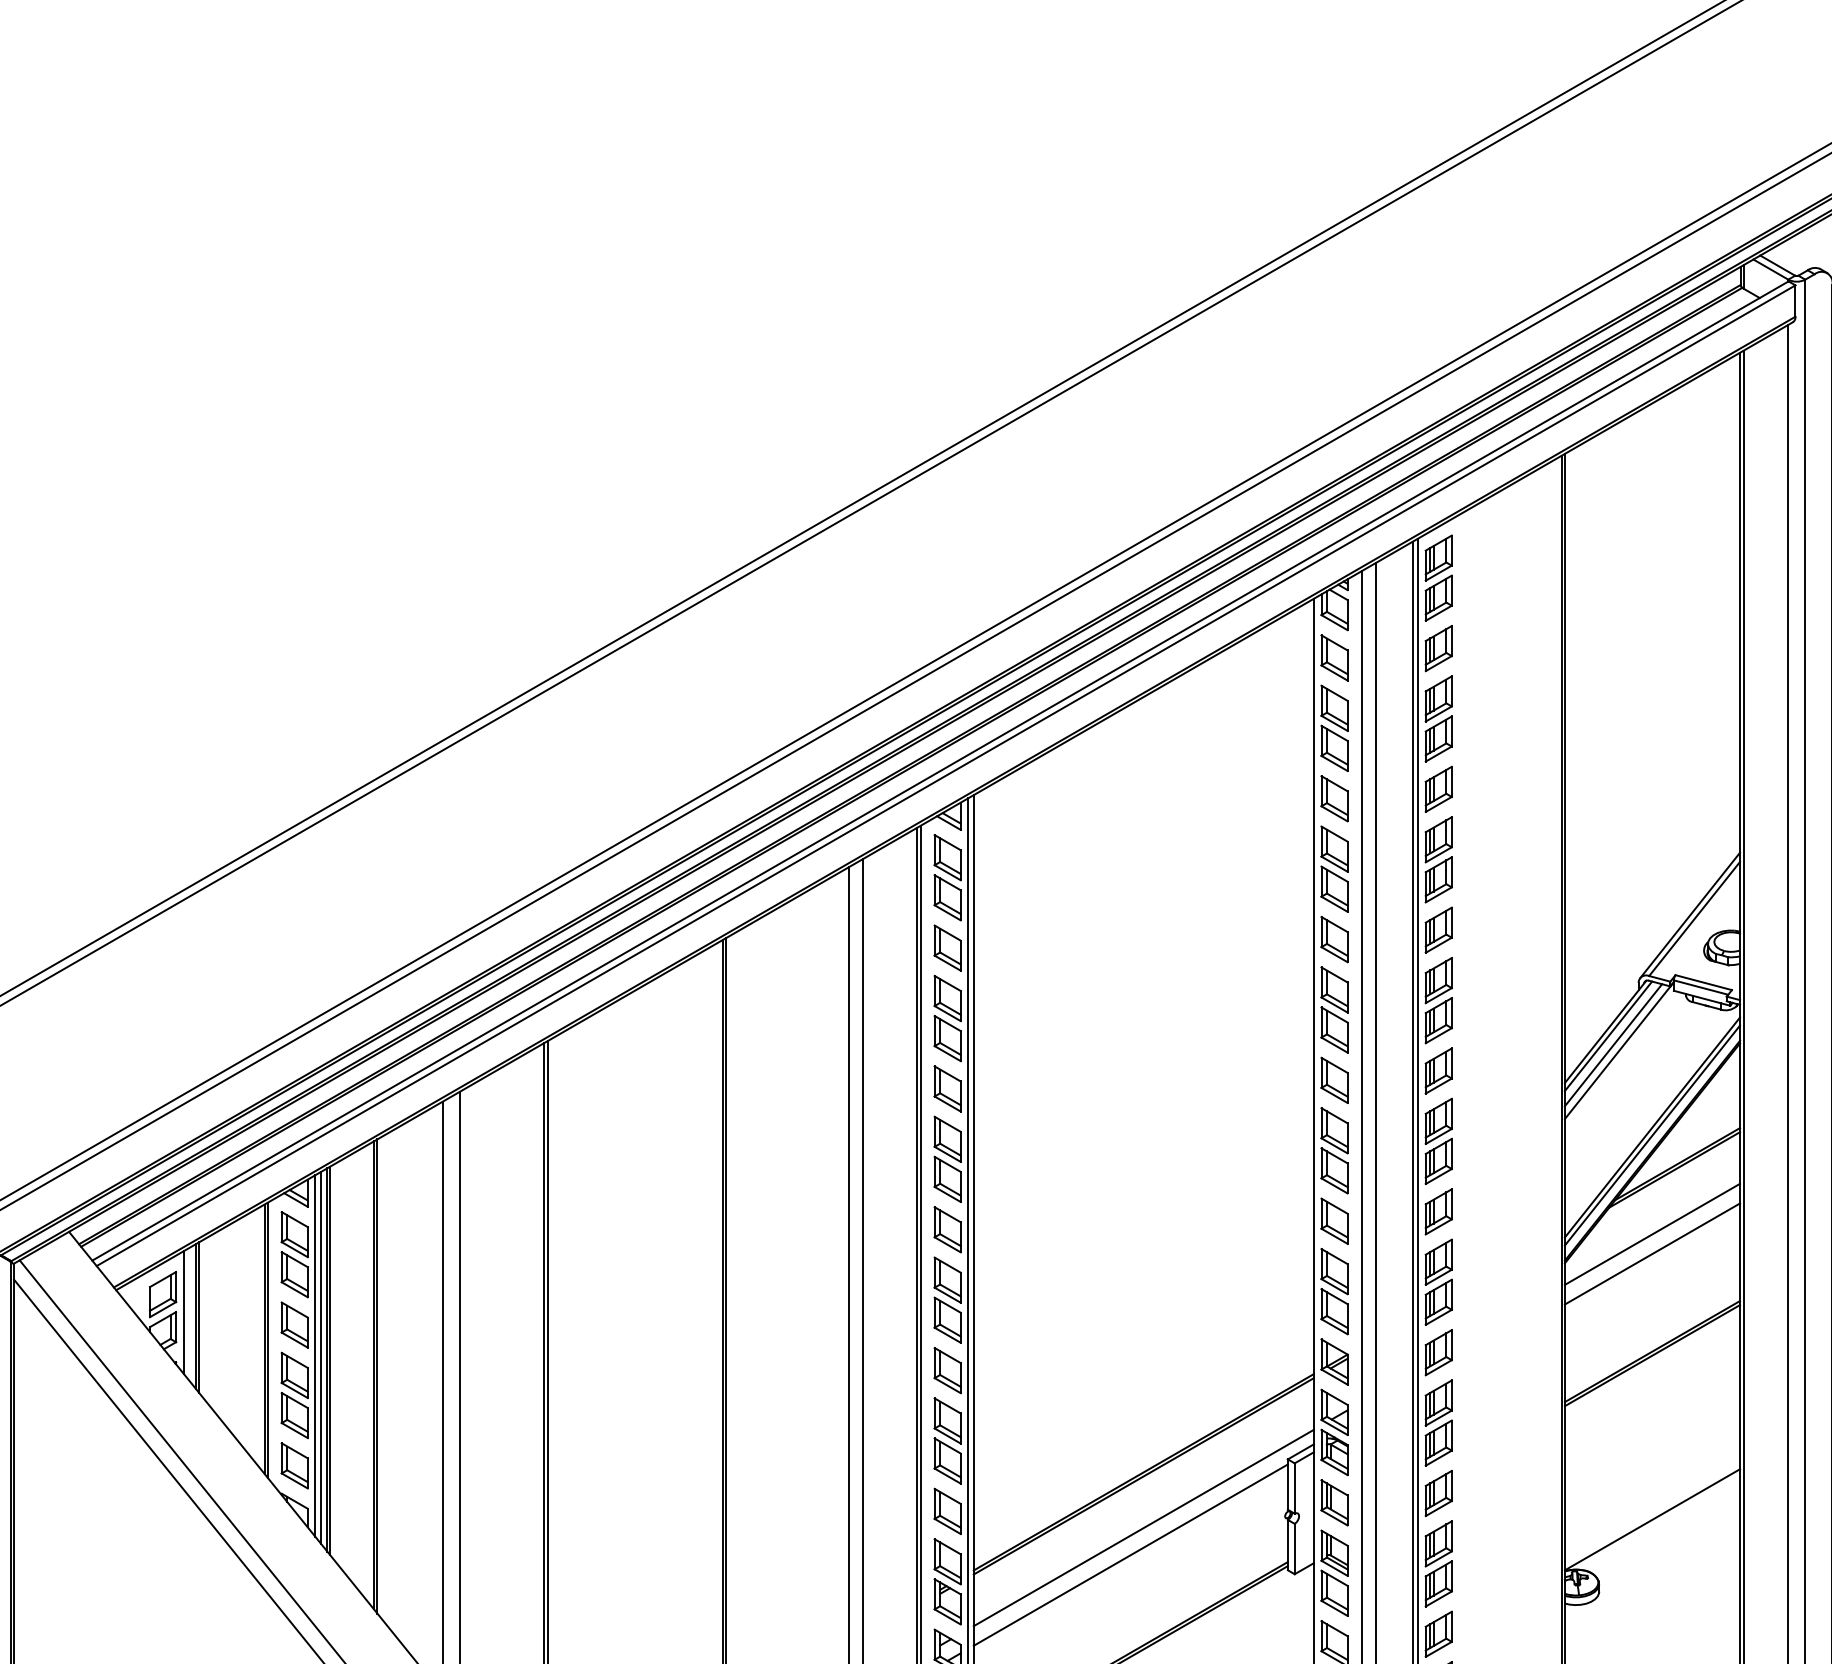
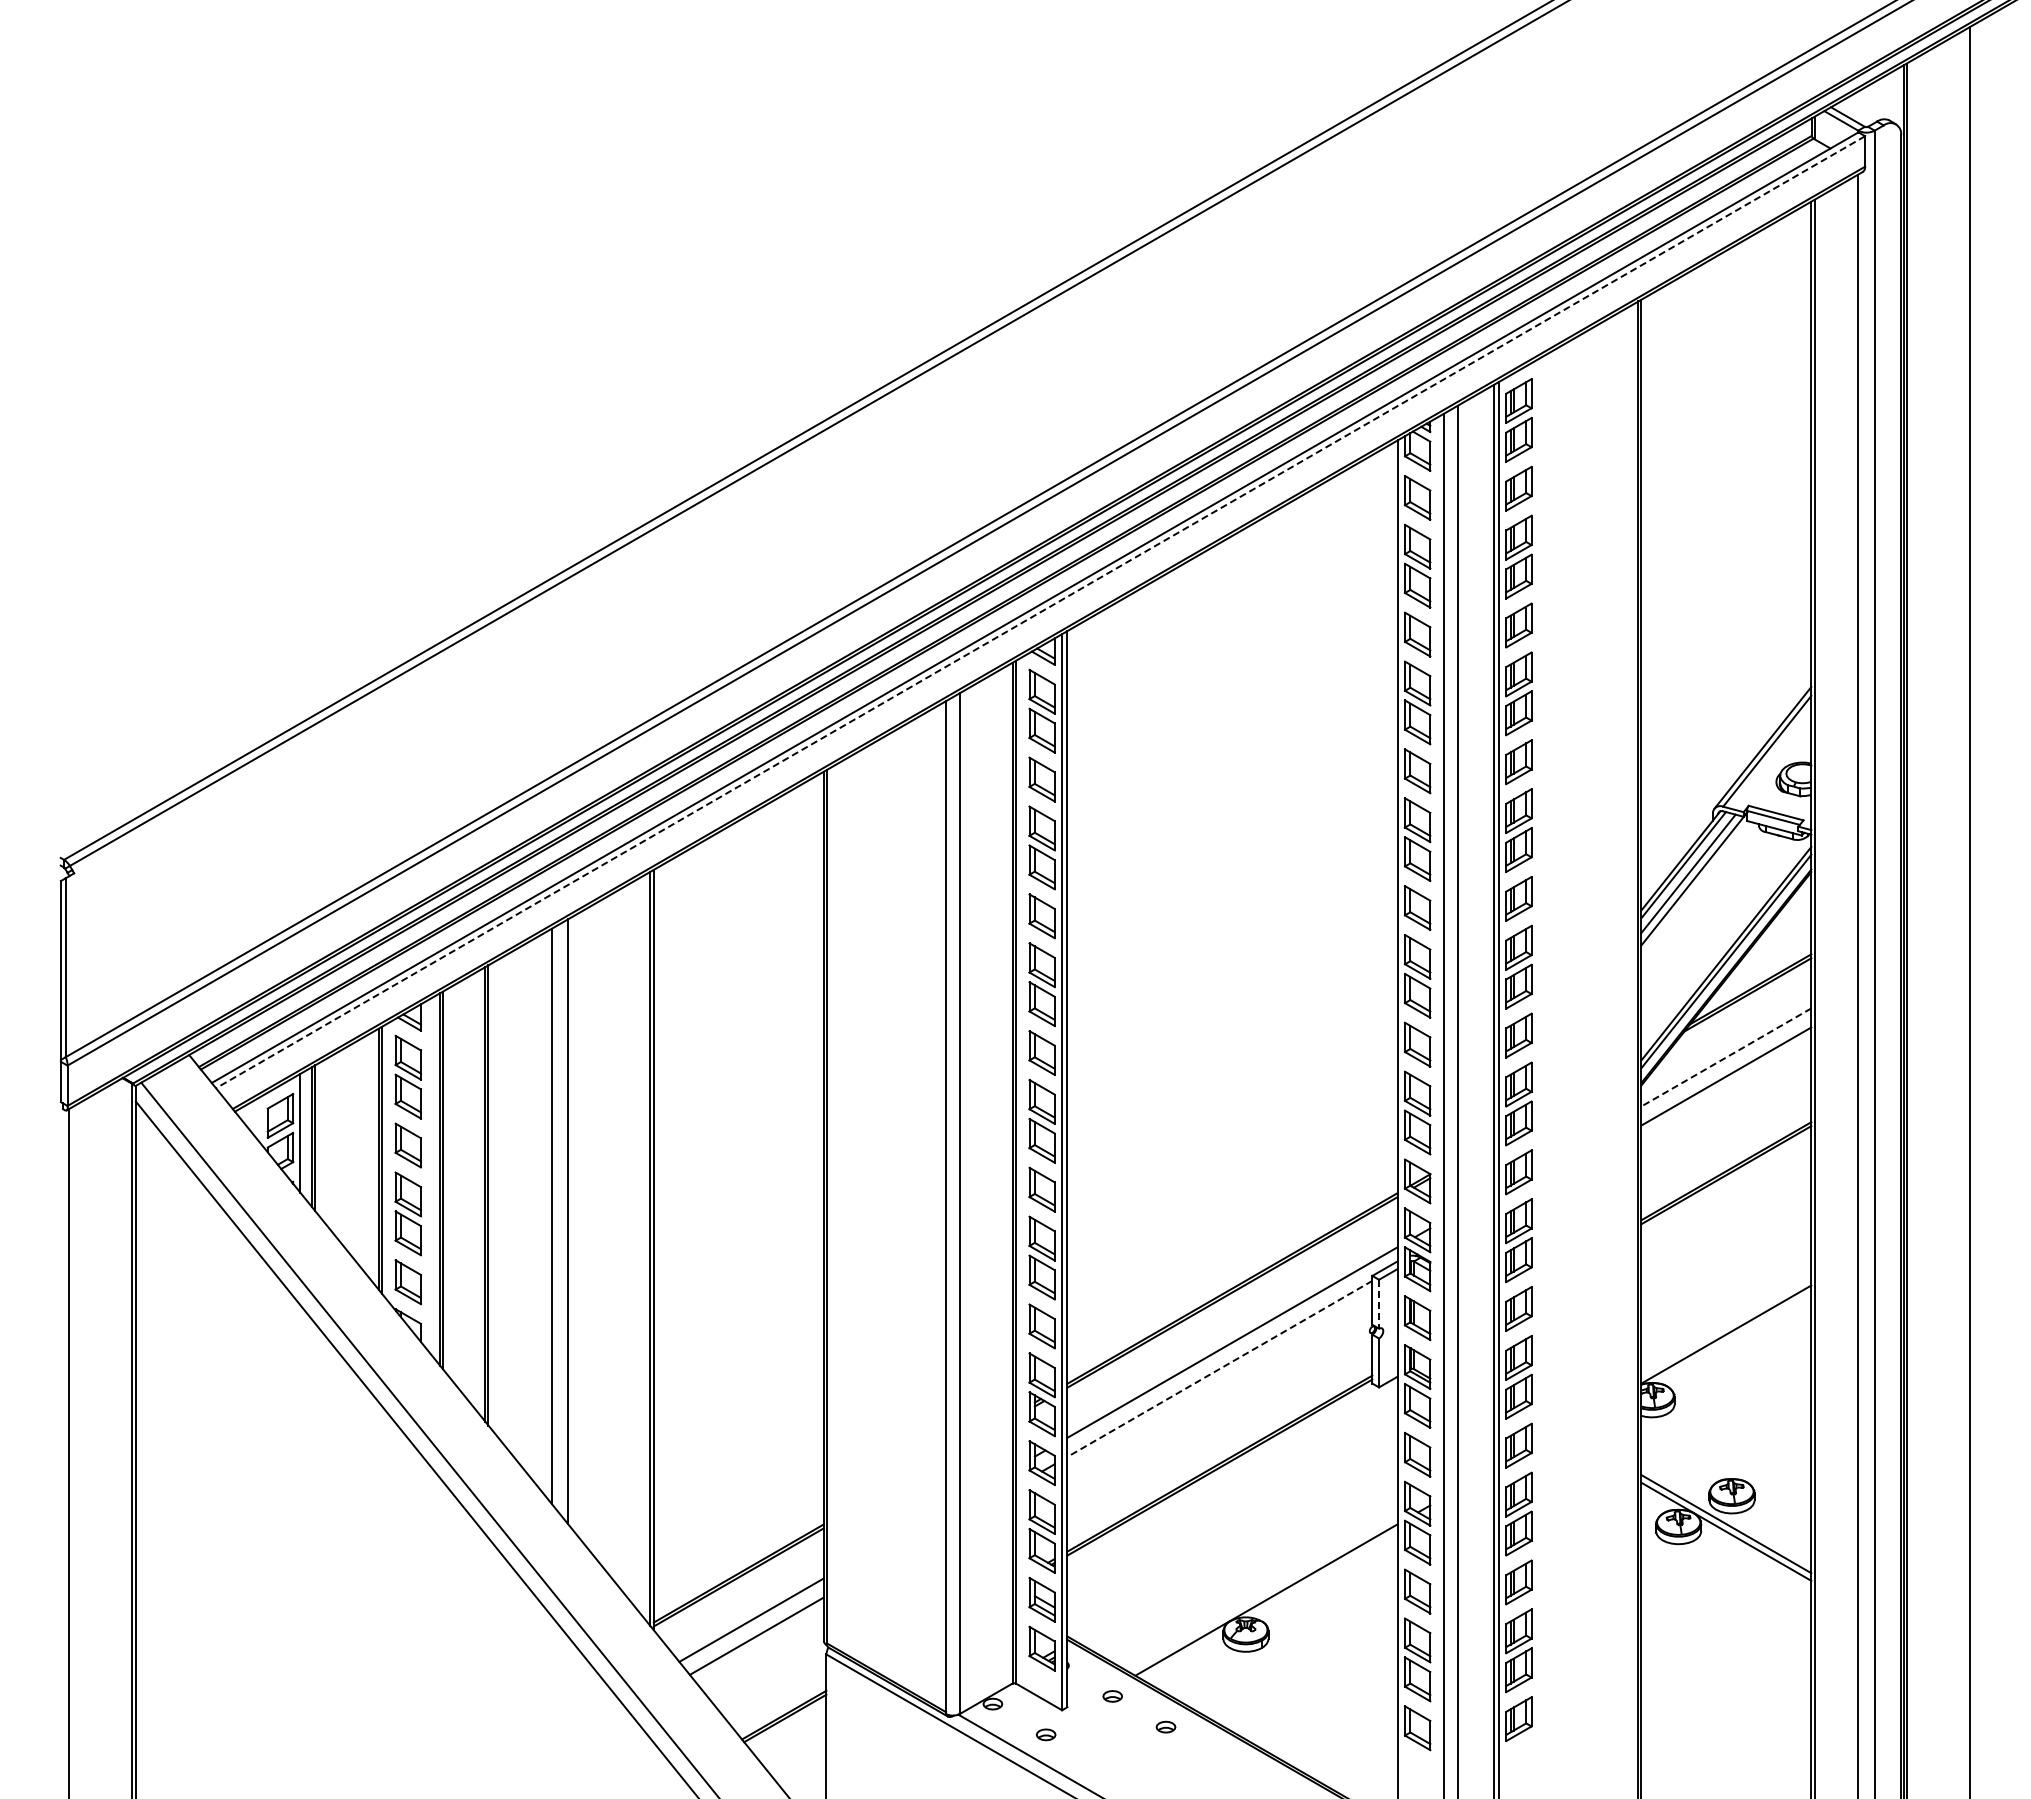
line: (945, 775) -> (1040, 612), solid -> dashed
line: (1651, 1234) -> (1725, 1057), solid -> dashed
line: (315, 1355) -> (428, 1175), removed
line: (320, 1357) -> (433, 1177), removed
line: (1295, 1488) -> (1379, 1304), solid -> dashed
line: (1130, 1555) -> (1219, 1369), solid -> dashed

